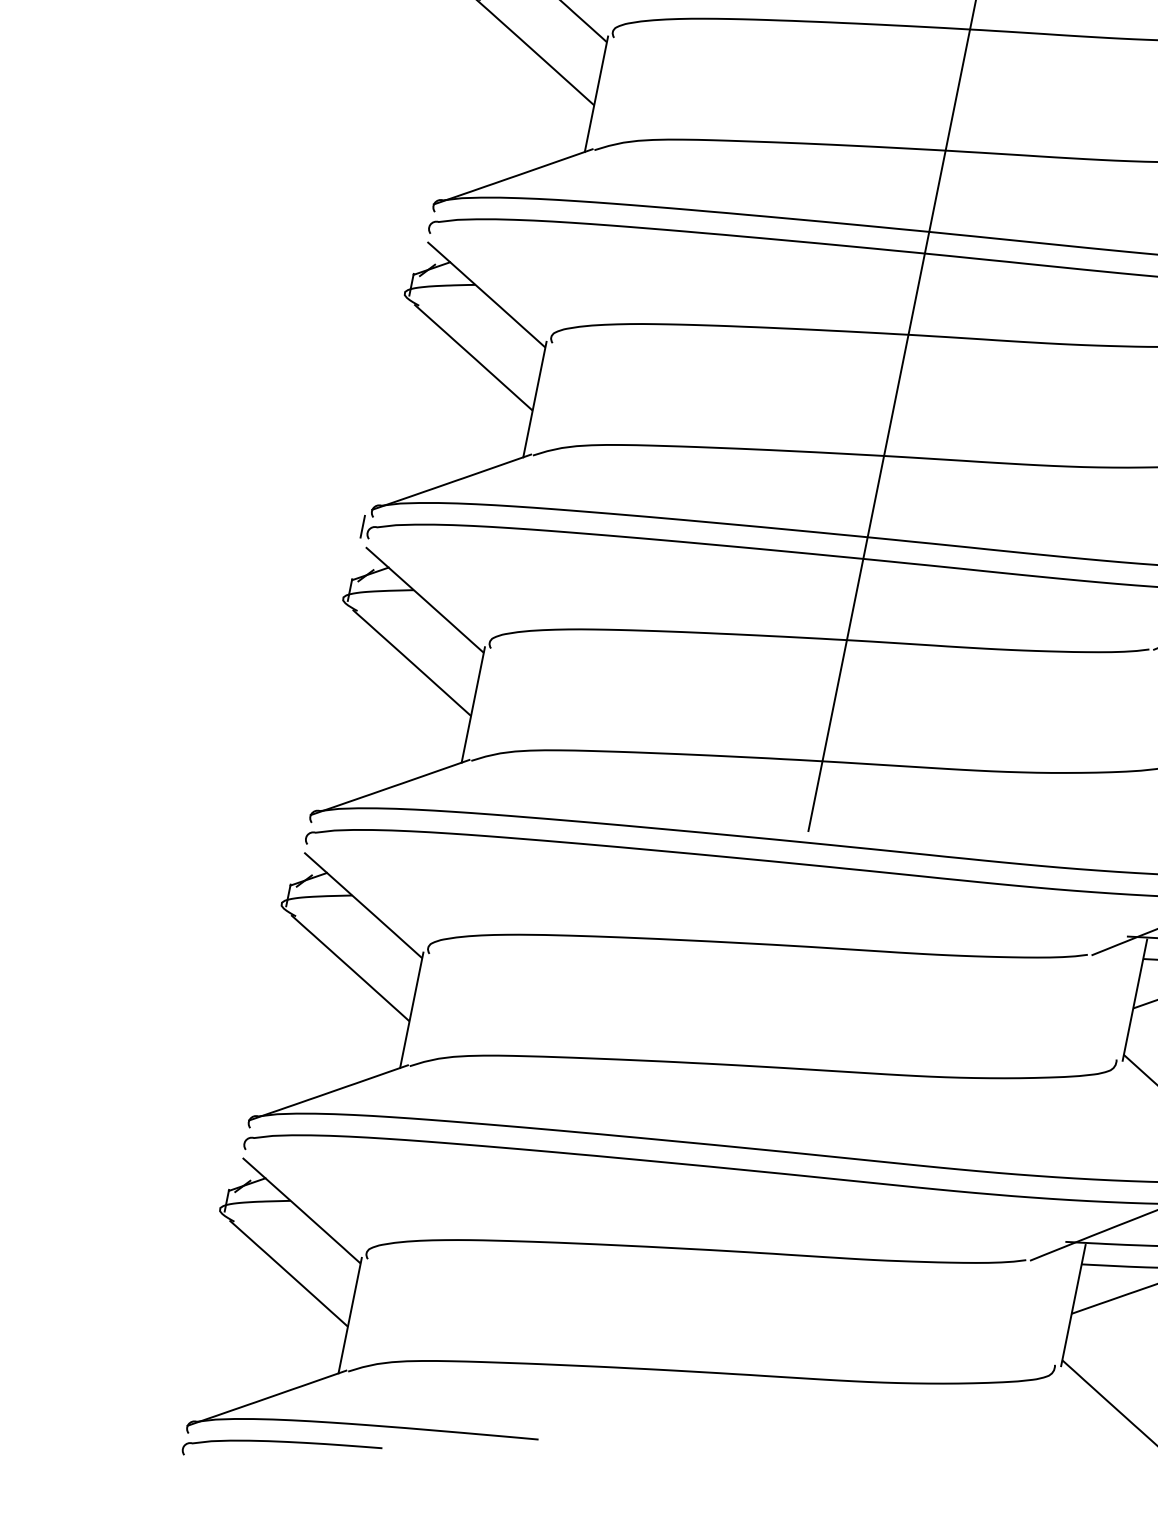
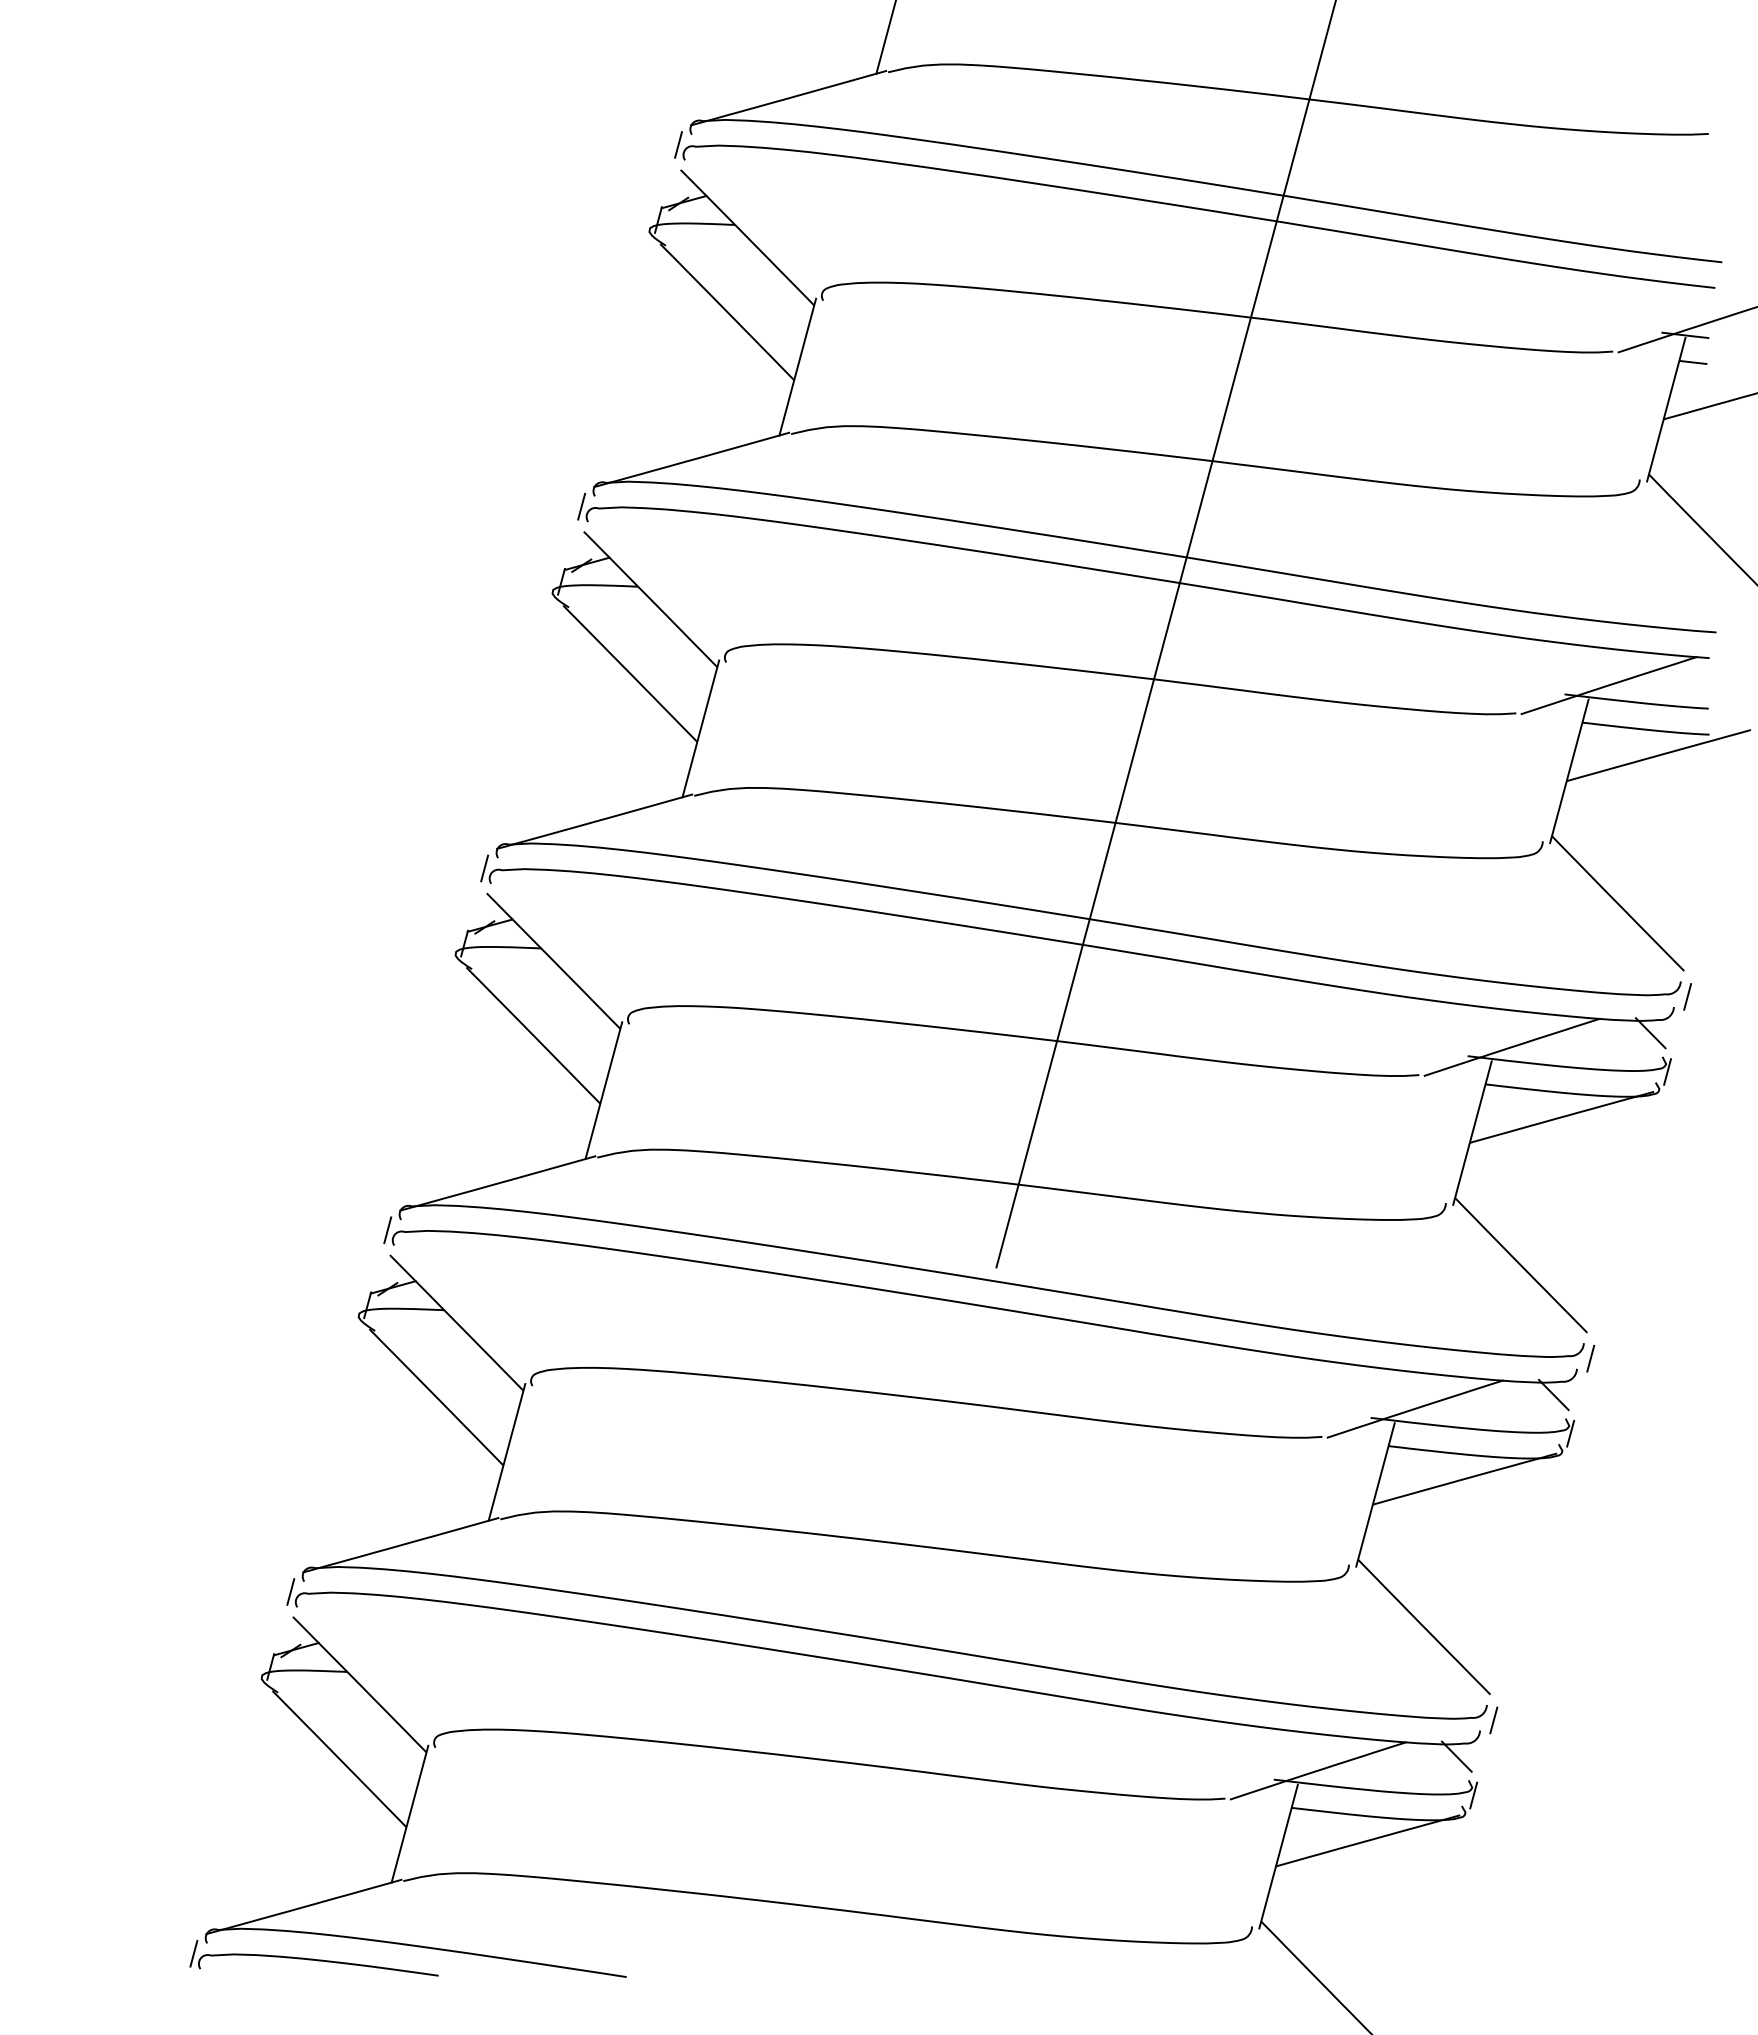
line: (424, 221) -> (581, 506), added
line: (301, 832) -> (387, 1230), added
line: (239, 1137) -> (290, 1591), added
line: (177, 1442) -> (193, 1953), added

